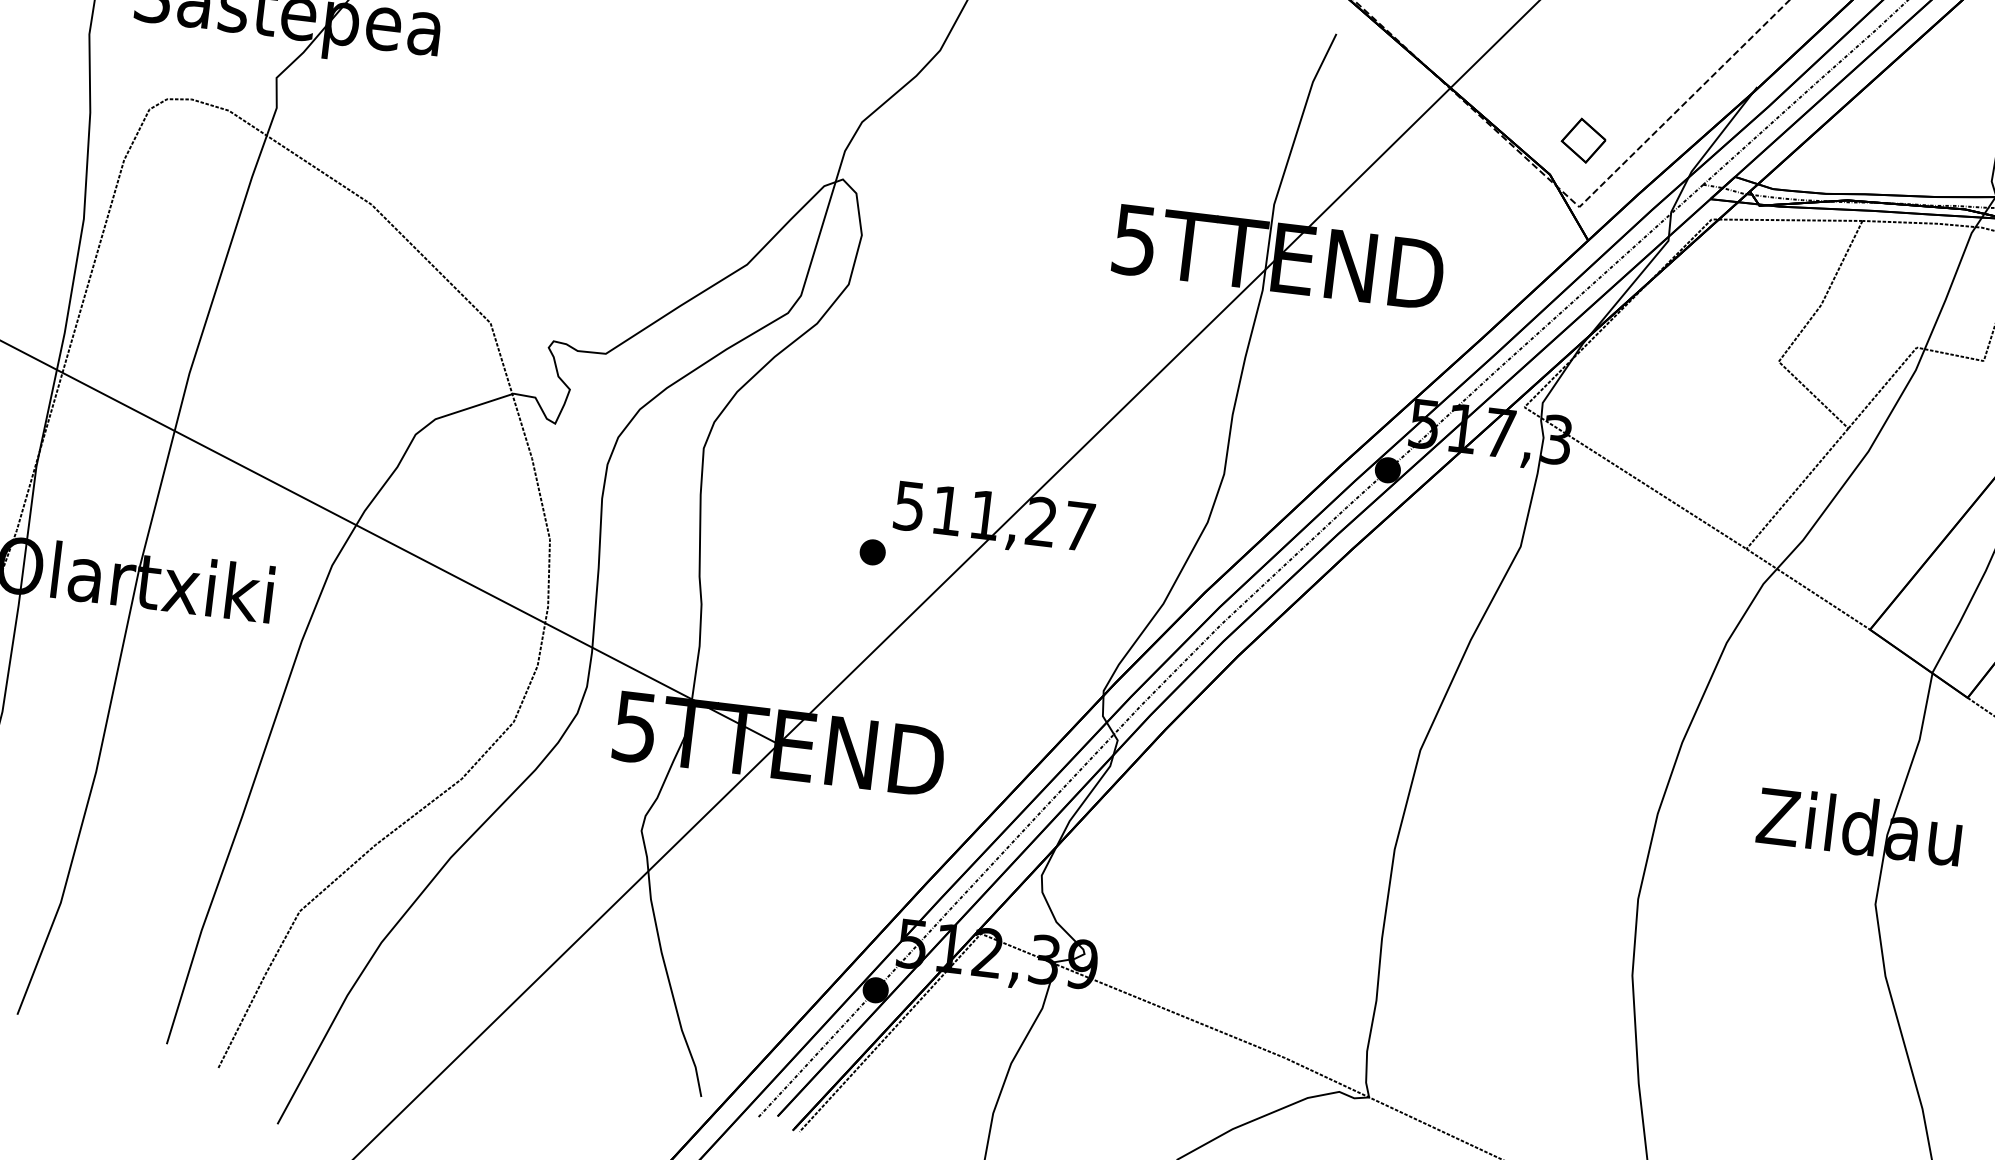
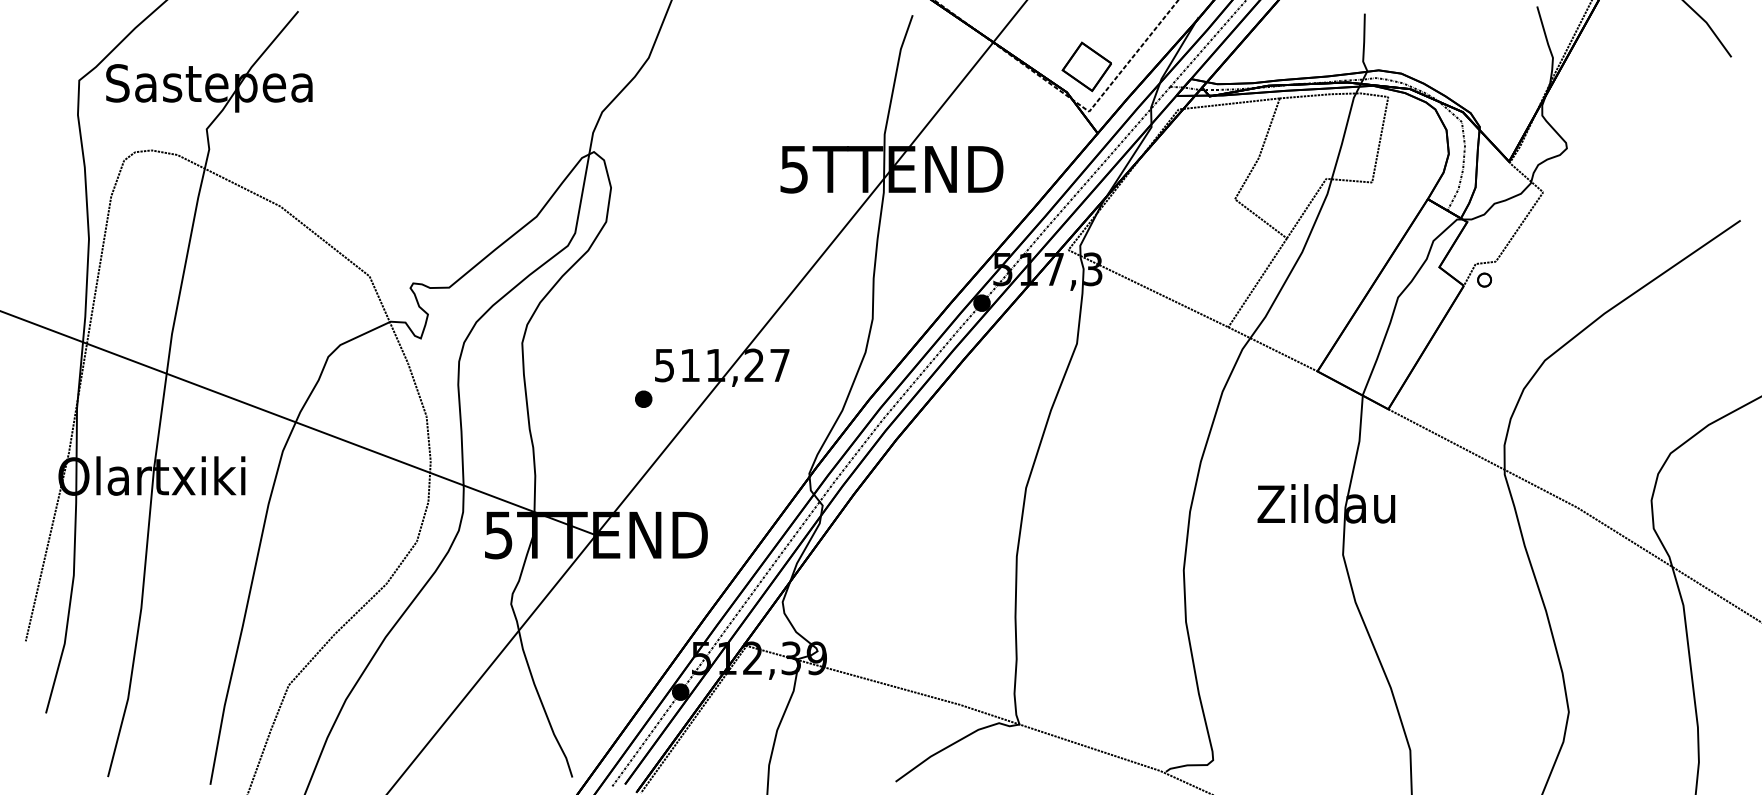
part: (1583, 140) -> (1086, 66), size x1.67

